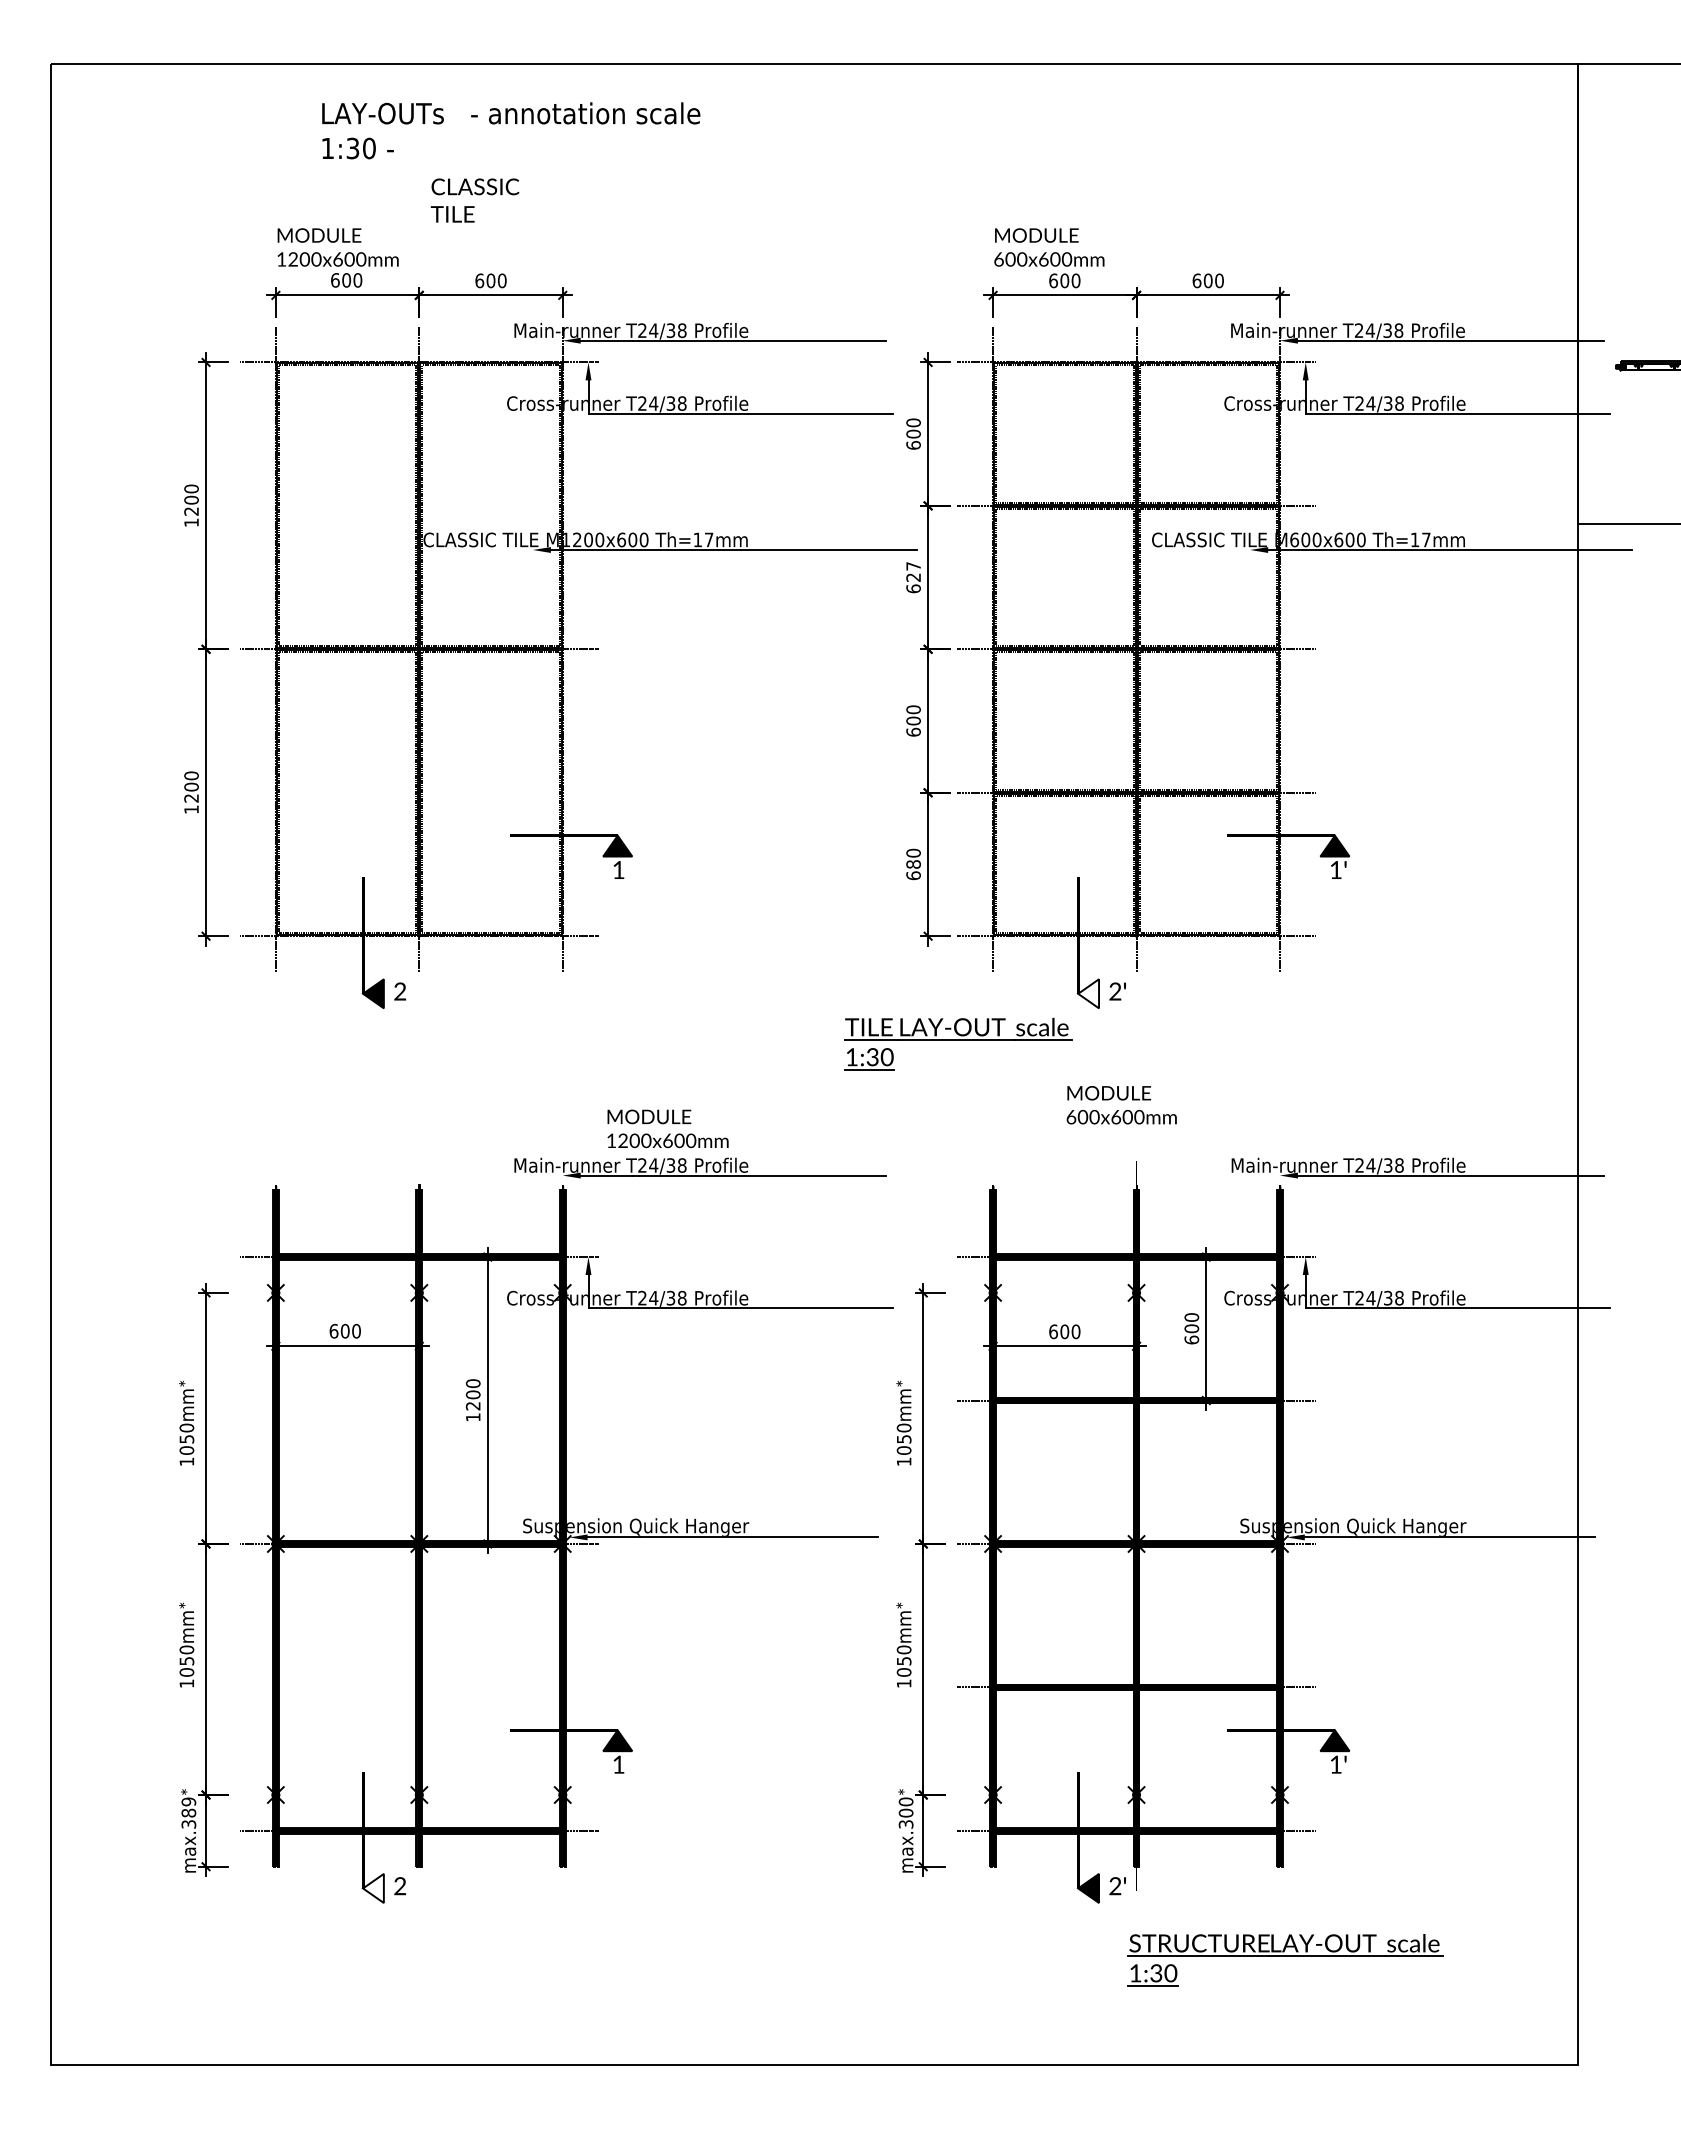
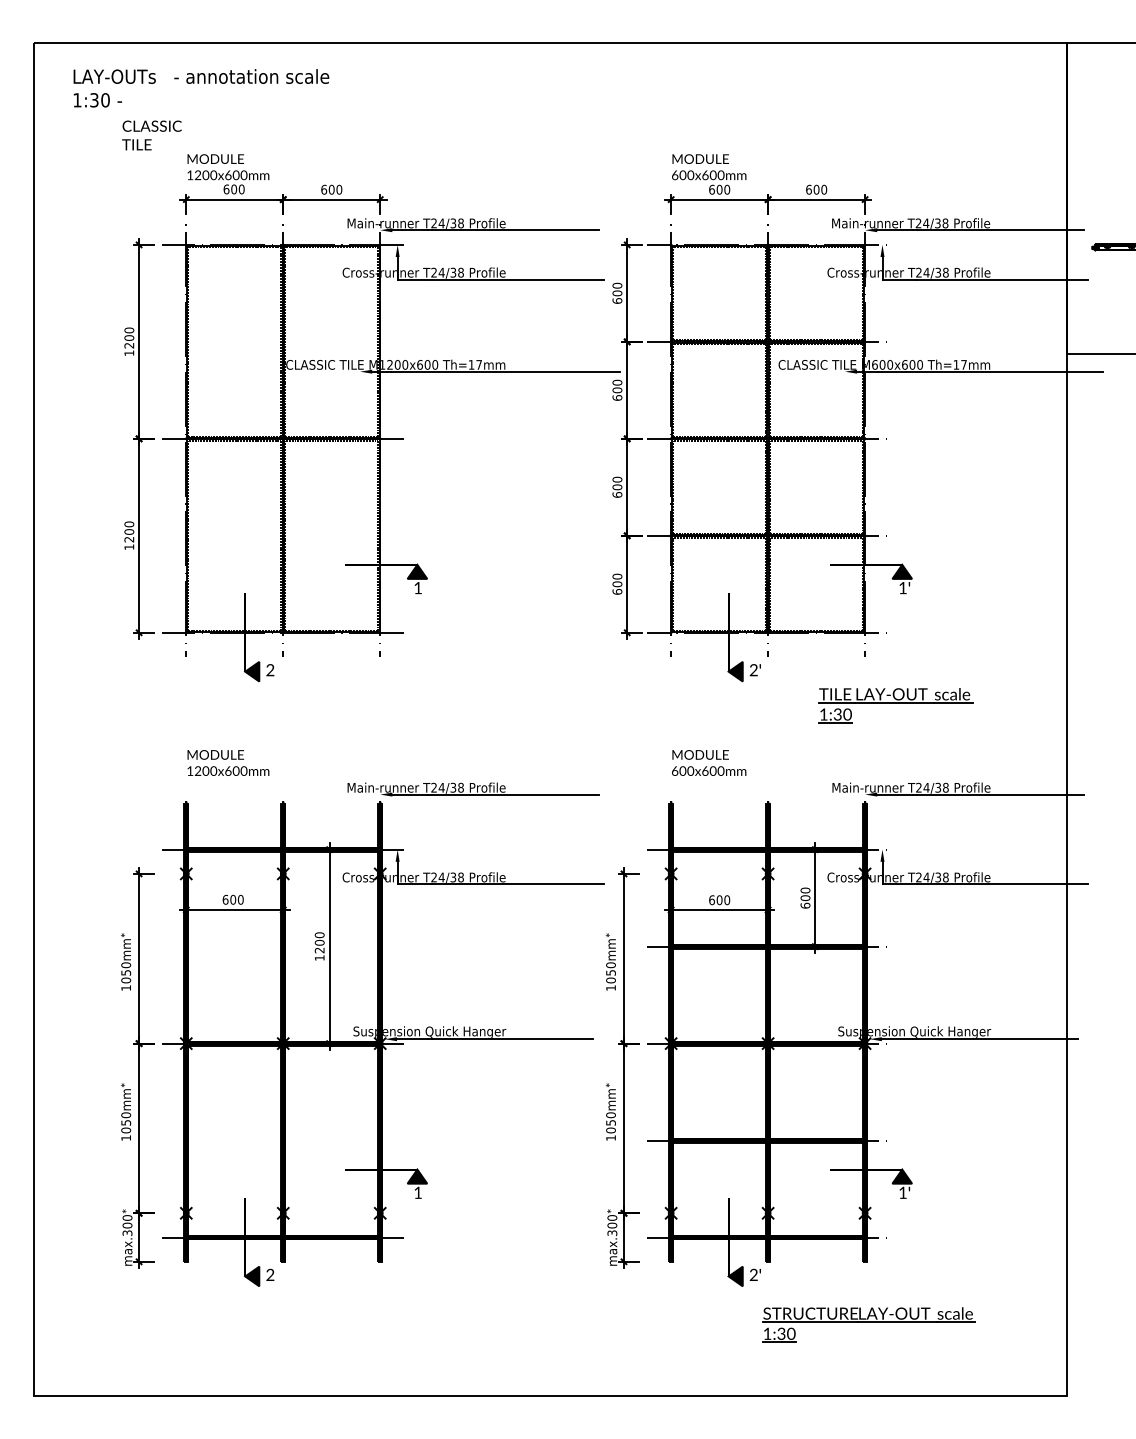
text: (511, 131) -> (201, 88), moved
text: (474, 200) -> (151, 135), moved
text: (913, 571) -> (617, 386), 627 -> 600
text: (913, 864) -> (617, 584), 680 -> 600
fill: (1088, 993) -> (735, 671), added
part: (958, 1043) -> (895, 705), moved
text: (1122, 1104) -> (709, 762), moved
text: (668, 1128) -> (228, 762), moved
text: (188, 1807) -> (127, 1221), max.389 -> max.300
fill: (373, 1888) -> (252, 1276), added

